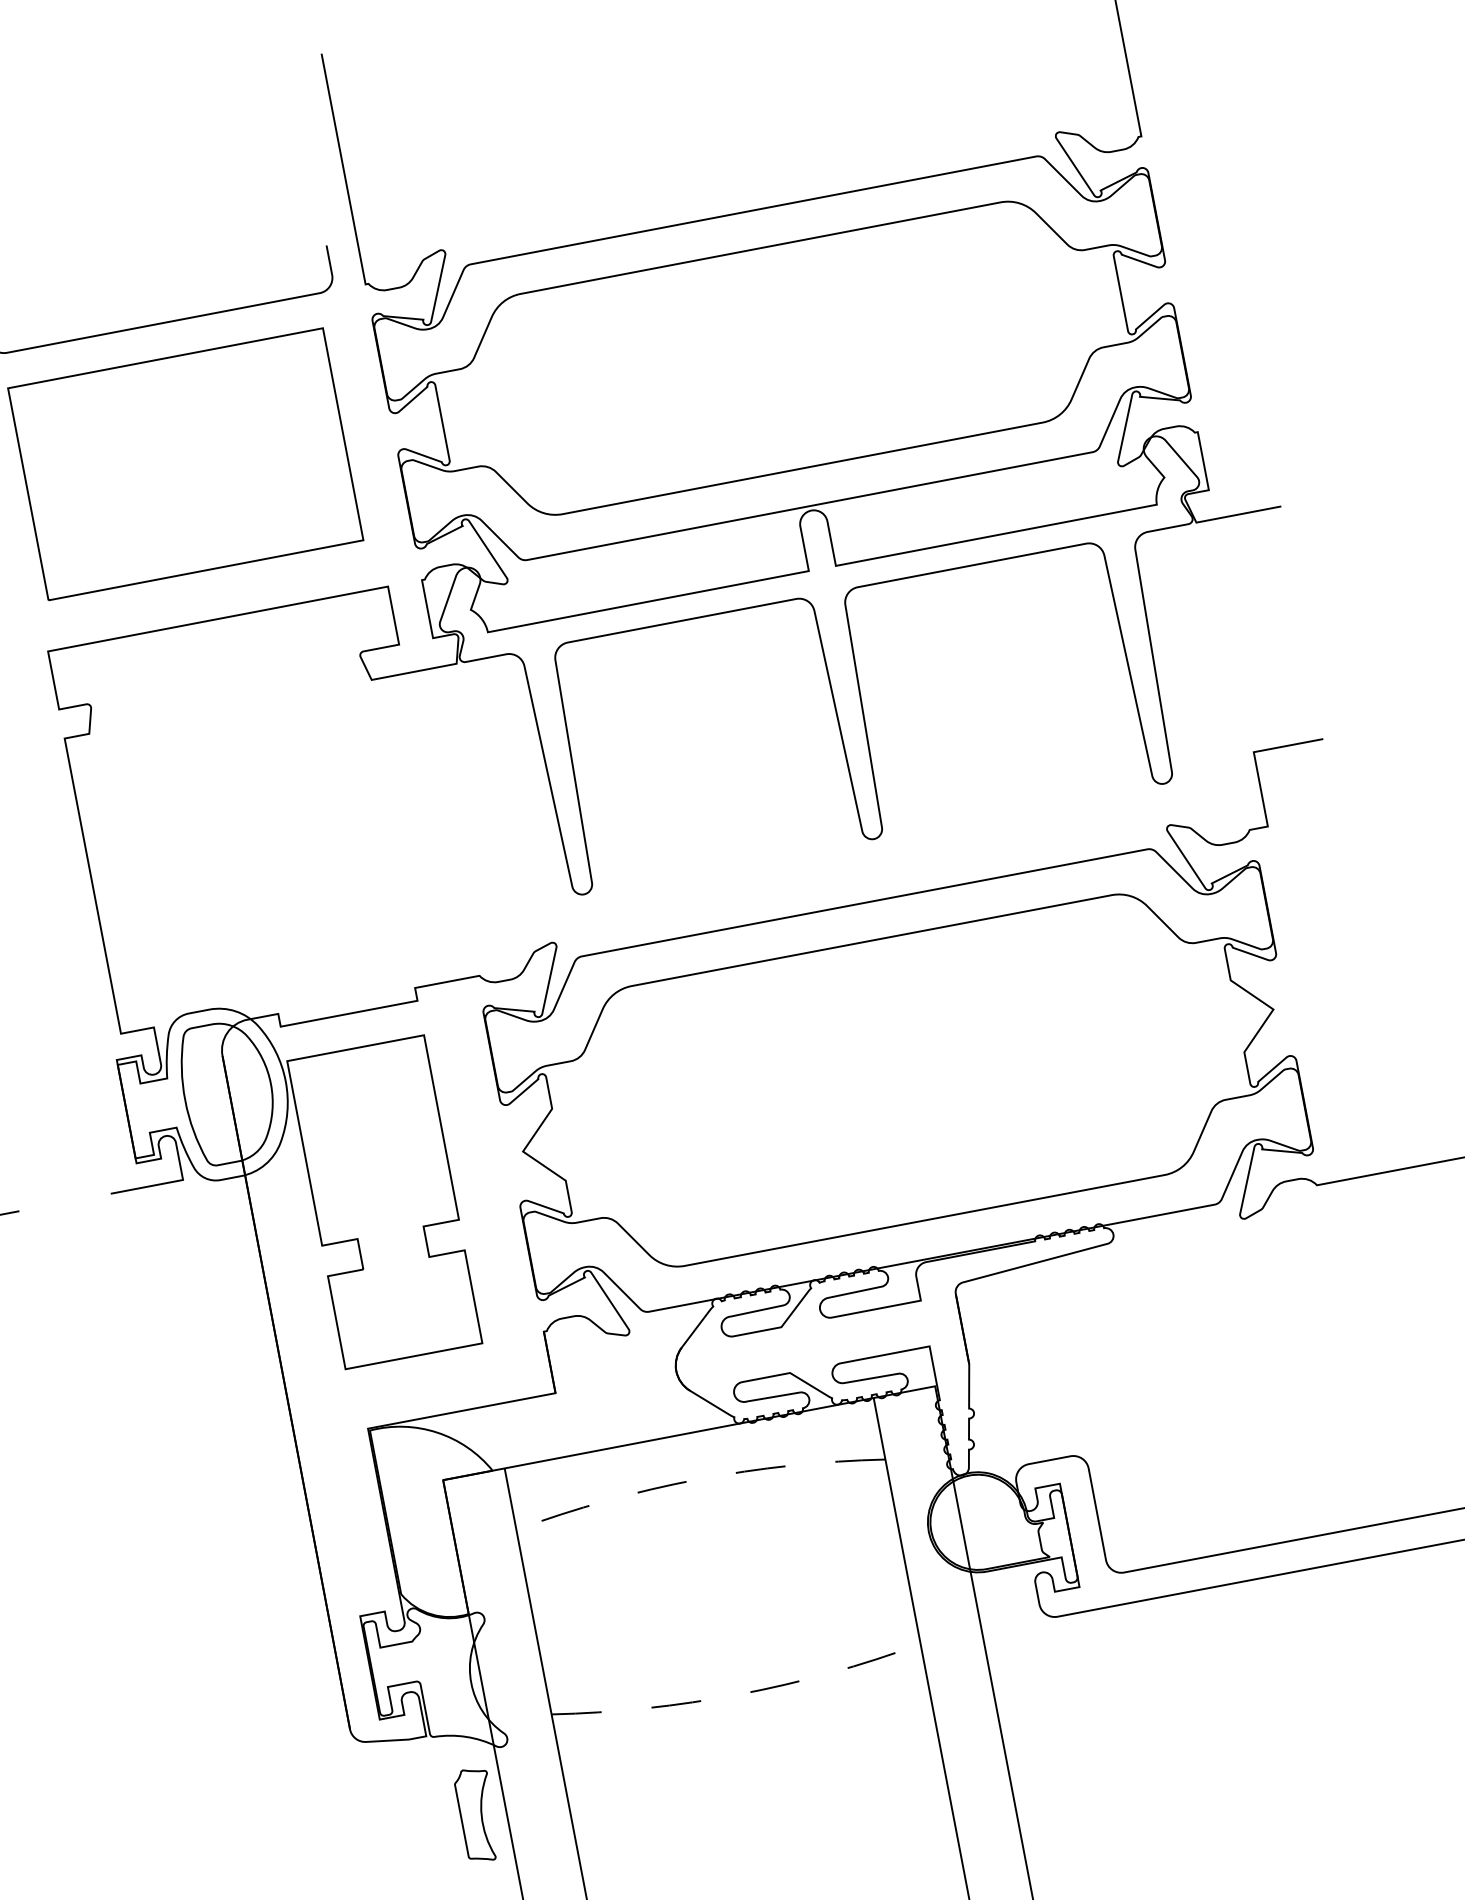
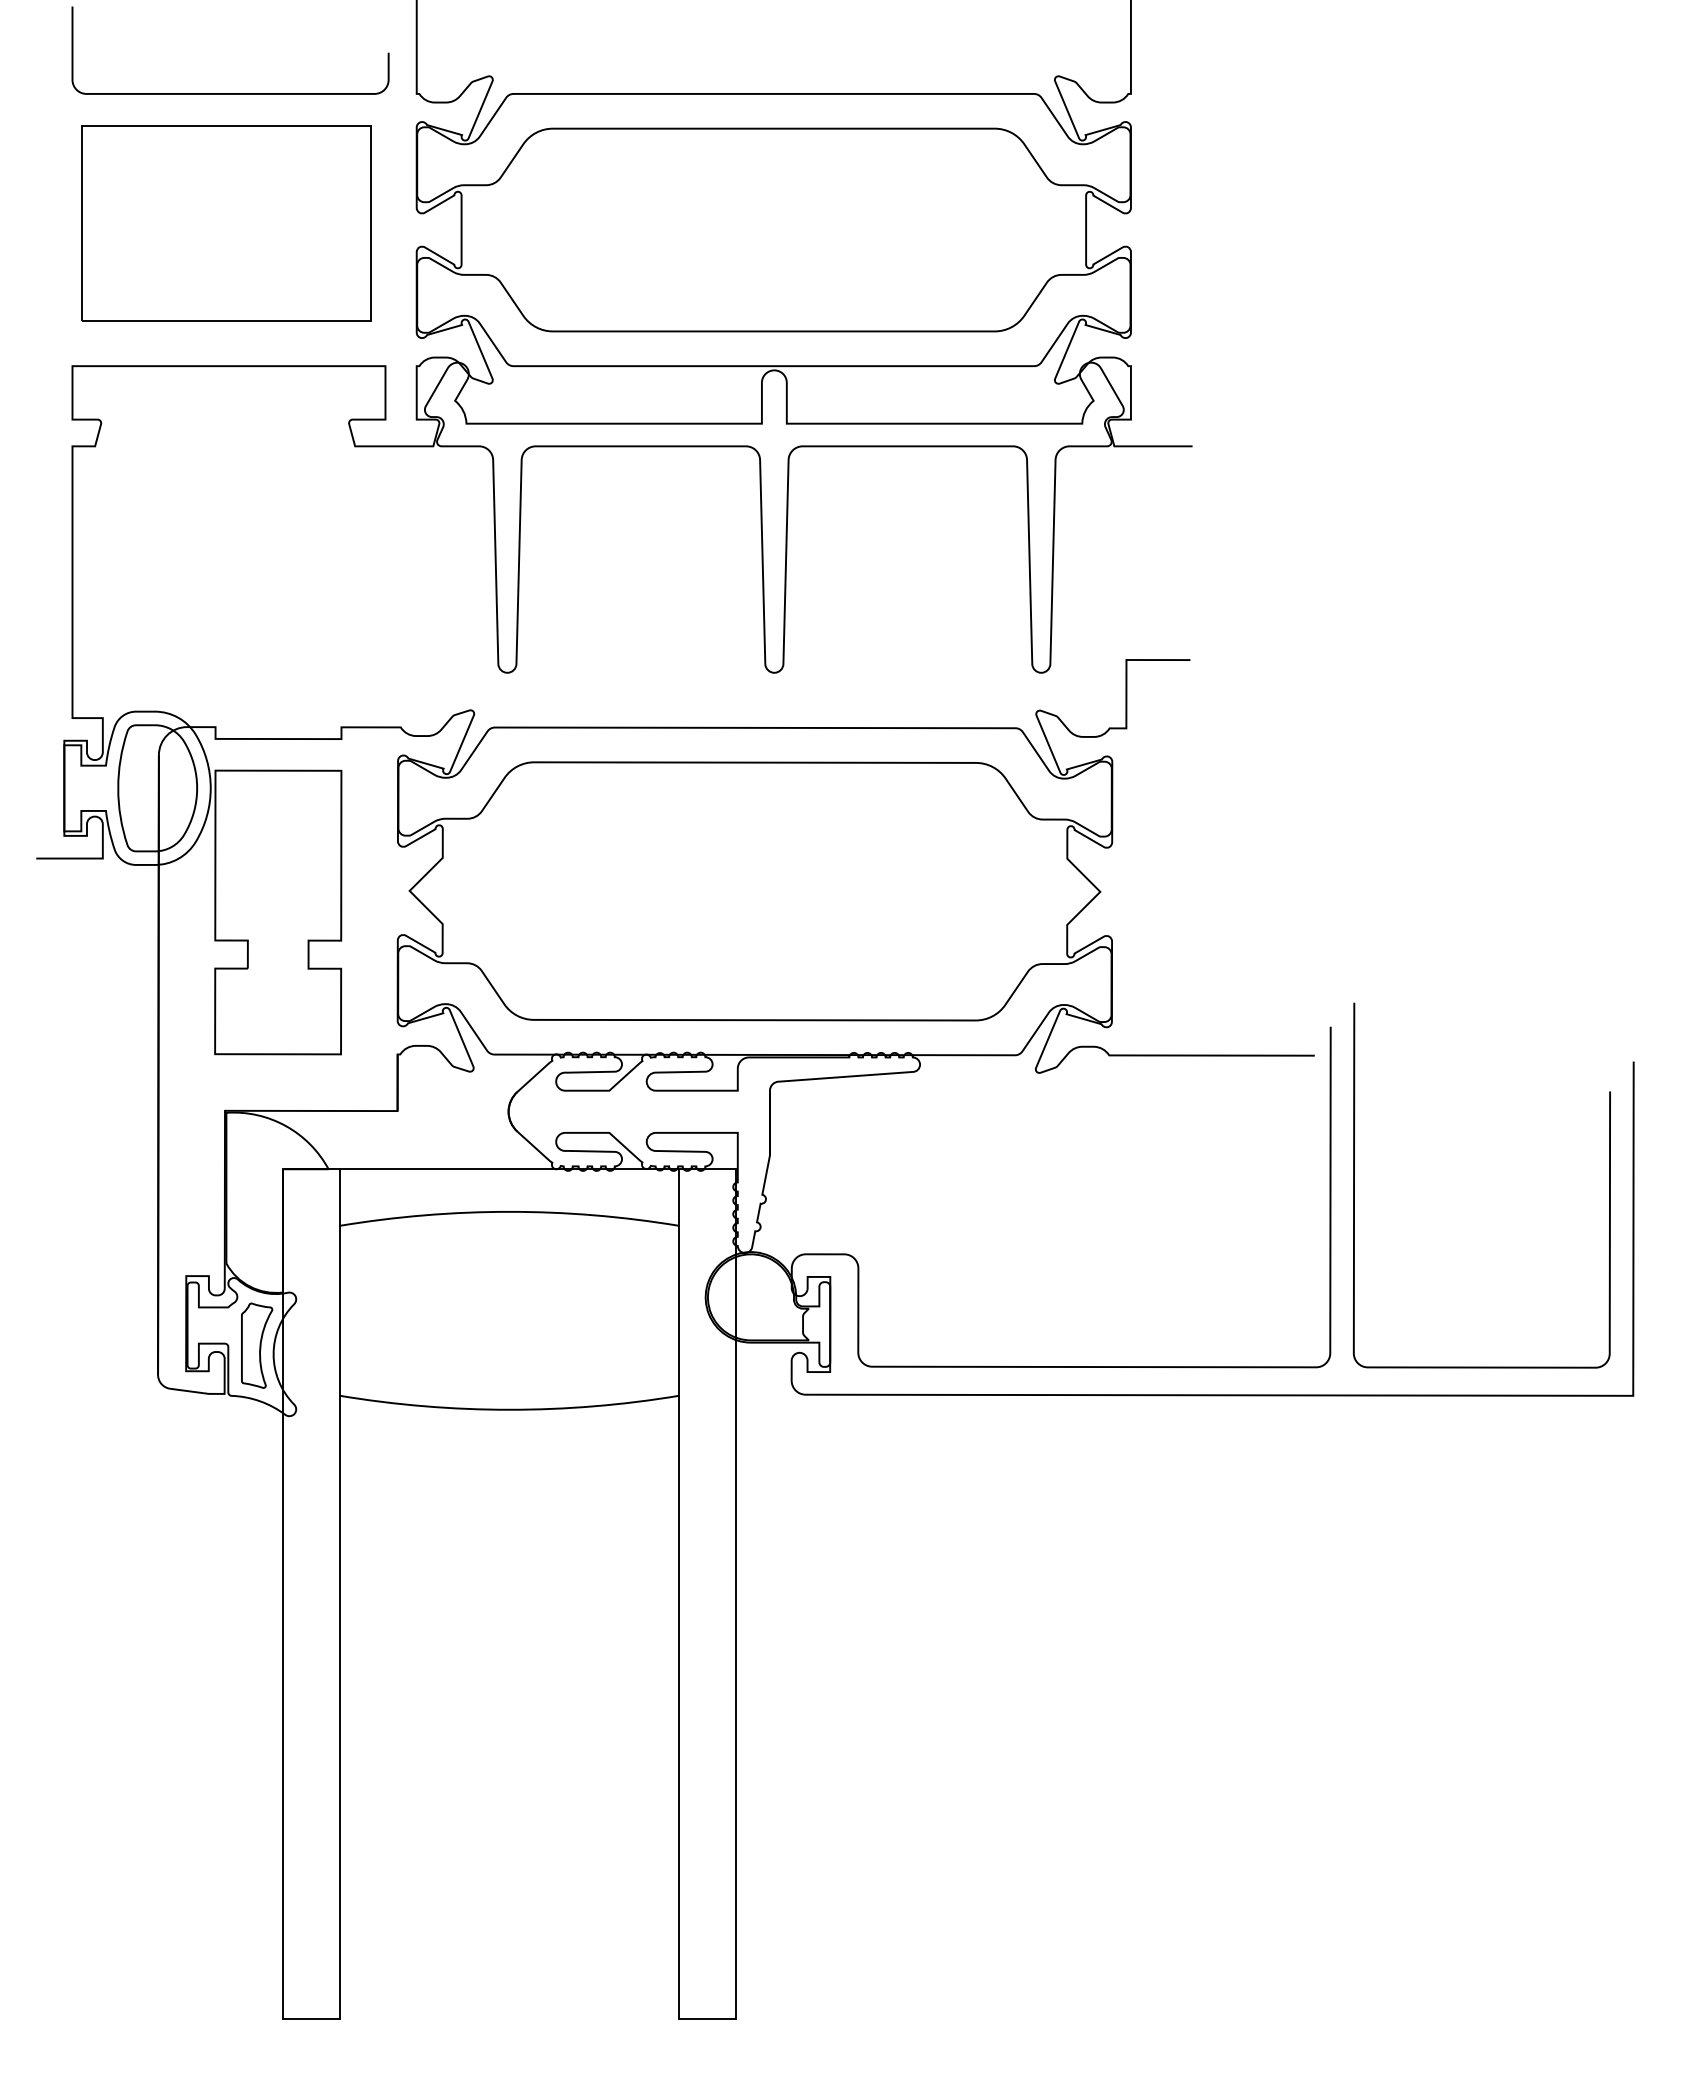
arc: (697, 1479) -> (509, 1211), dashed -> solid
arc: (738, 1694) -> (509, 1409), dashed -> solid
part: (478, 1814) -> (257, 1345), moved

